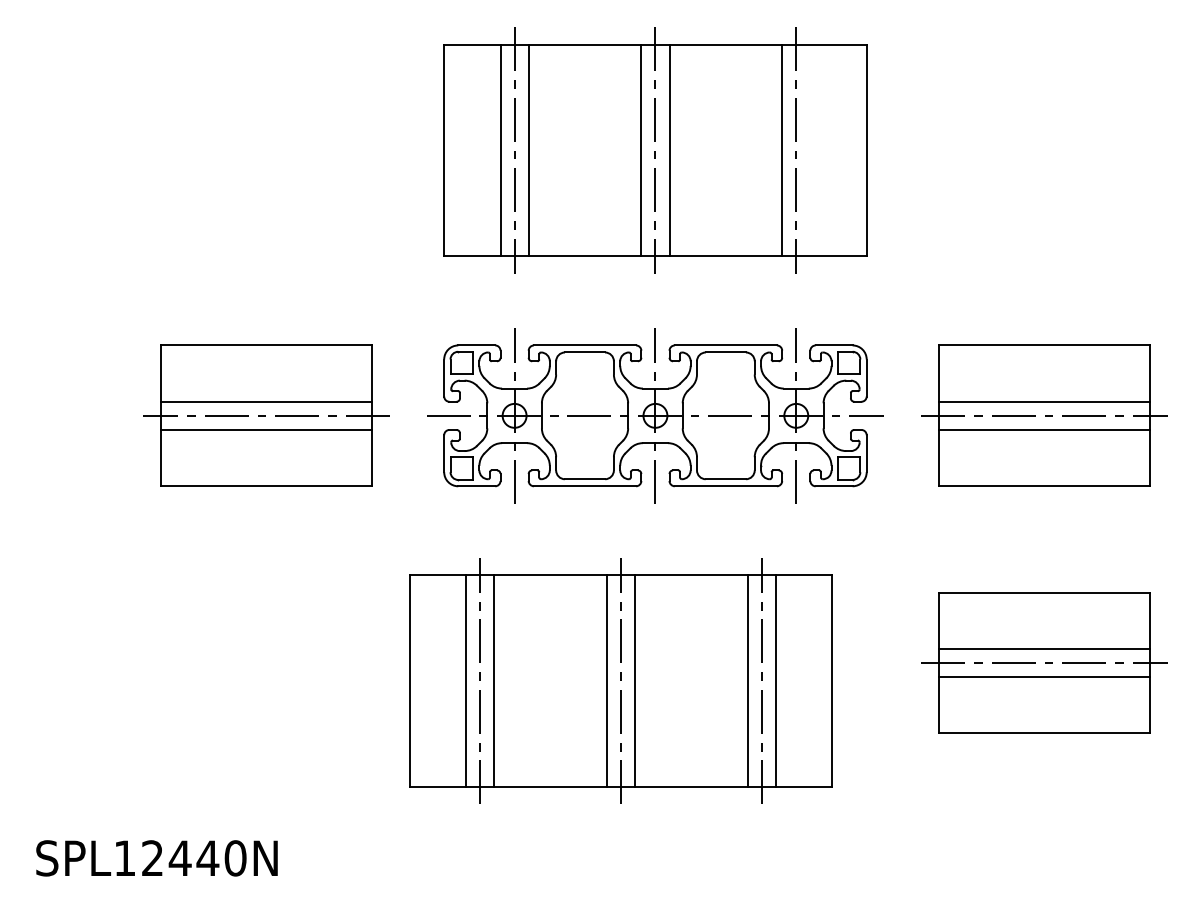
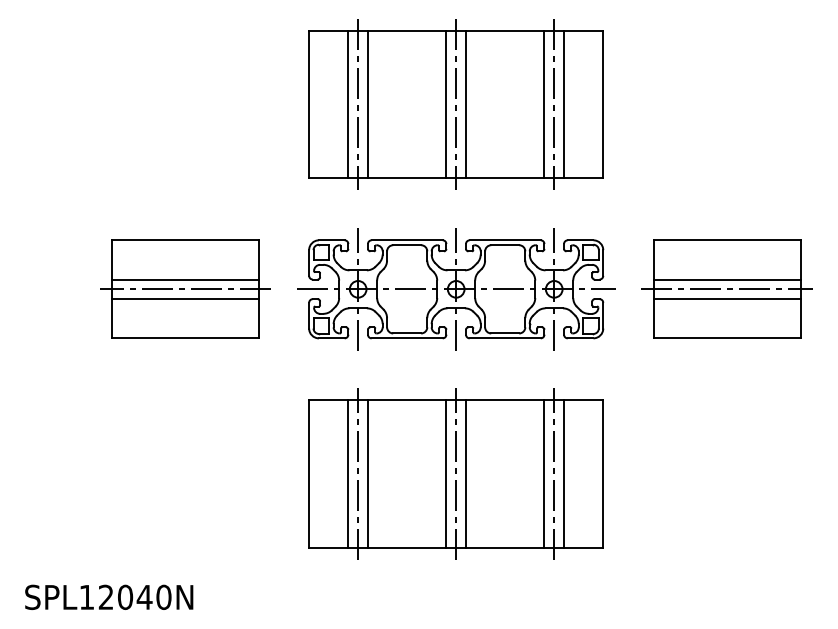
line: (811, 150) -> (564, 104), added
part: (1043, 661) -> (726, 460), removed
part: (619, 680) -> (455, 473), moved
text: (180, 857) -> (125, 596), SPL12440N -> SPL12040N

